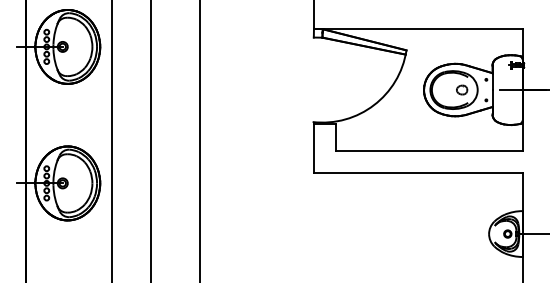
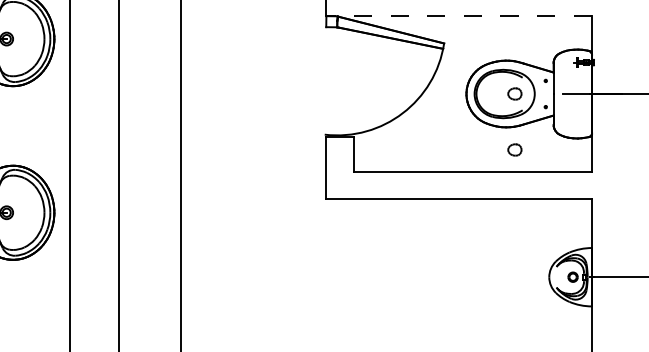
line: (417, 28) -> (458, 15), solid -> dashed
part: (462, 133) -> (515, 149), added

